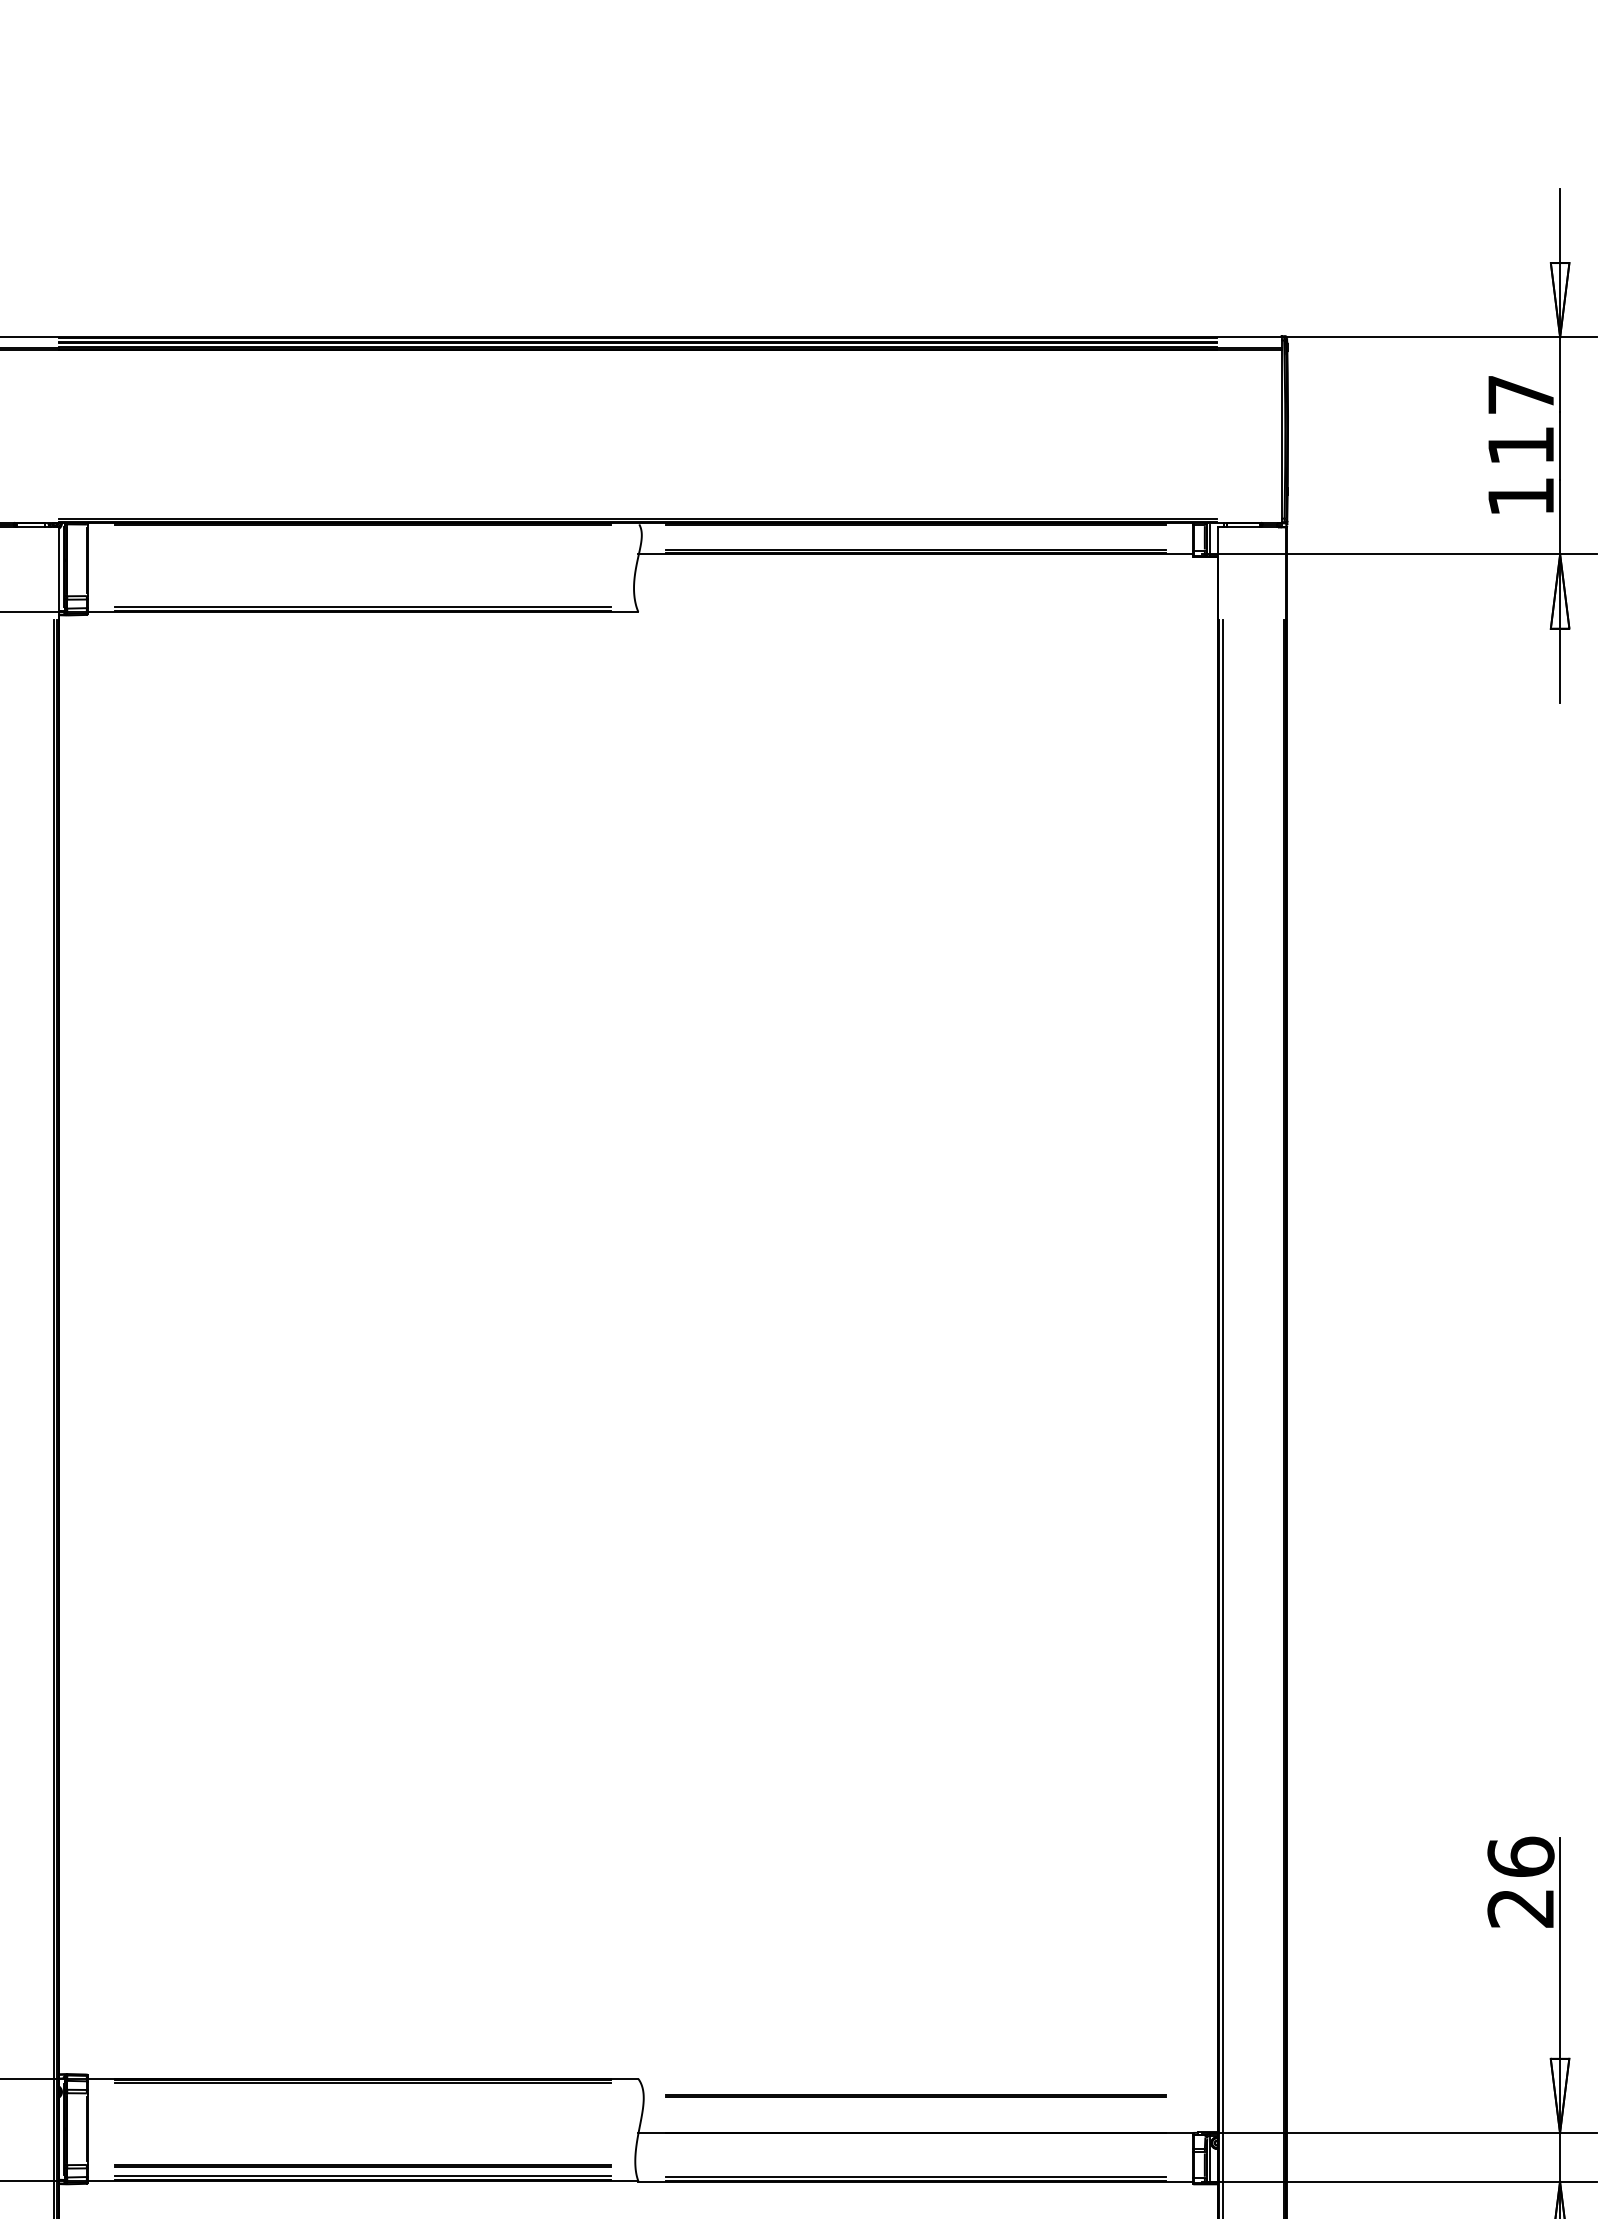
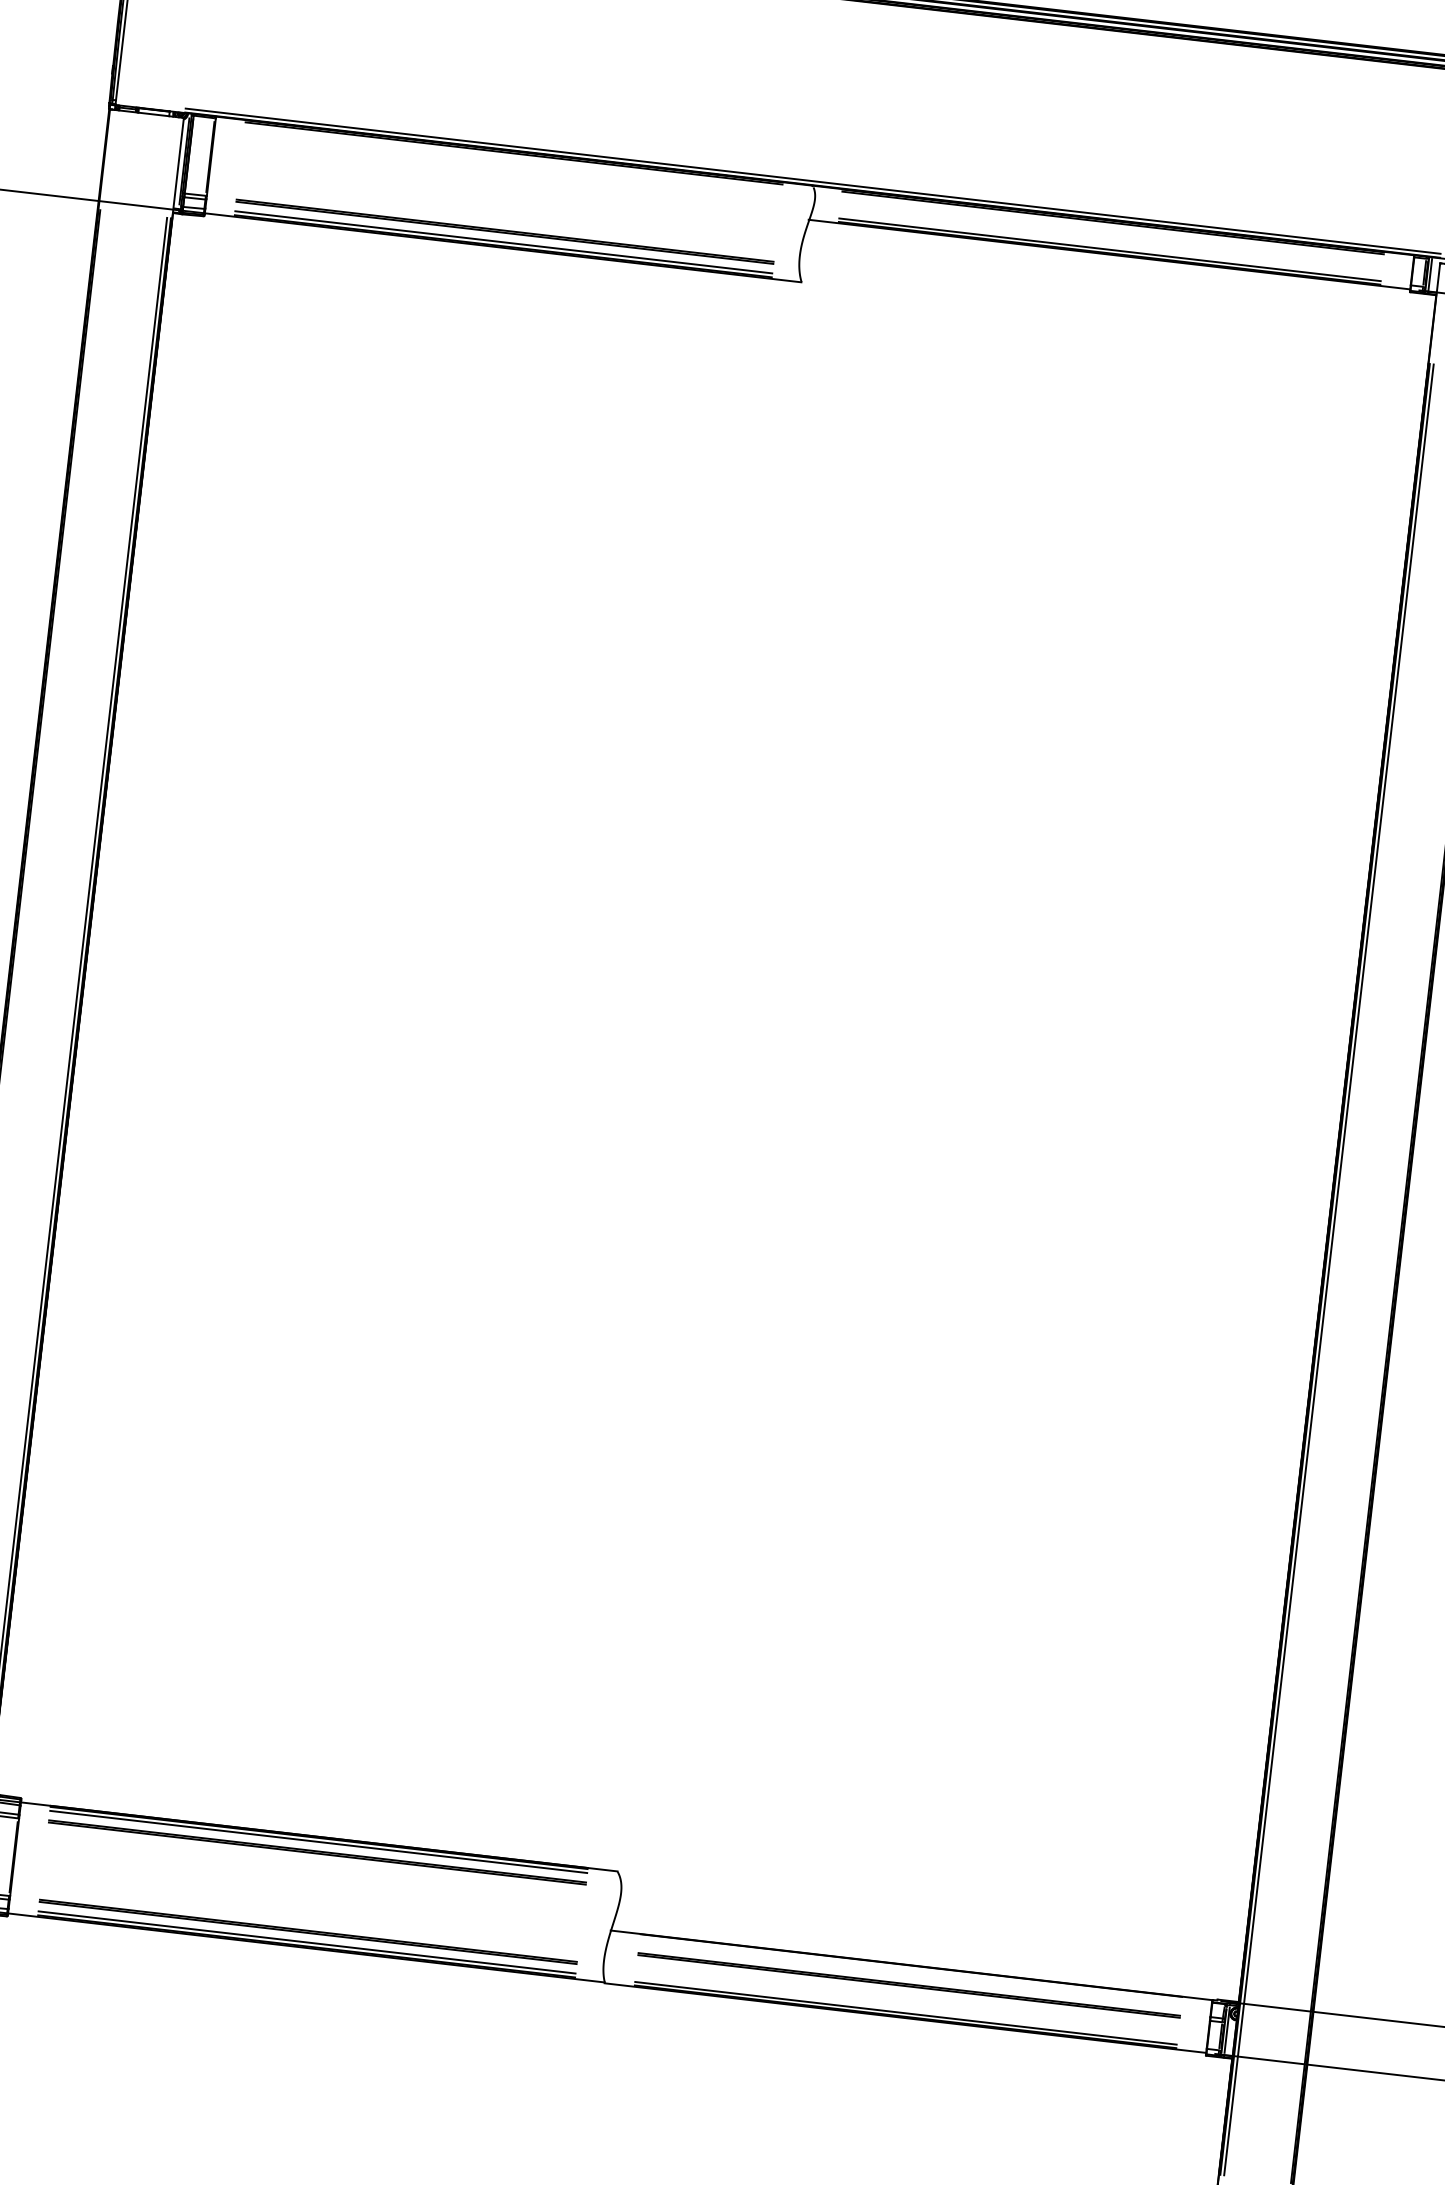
line: (362, 596) -> (504, 230), added
line: (362, 2092) -> (317, 1851), added
line: (915, 2095) -> (908, 1985), moved

